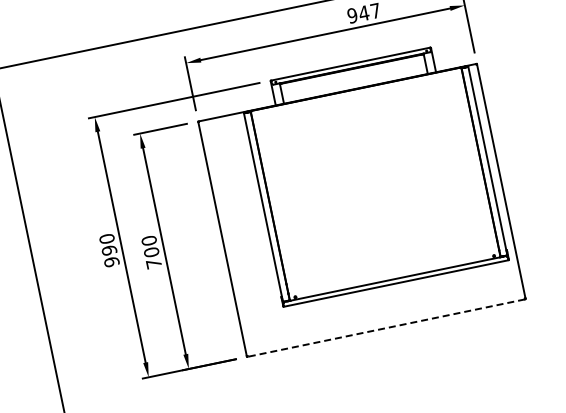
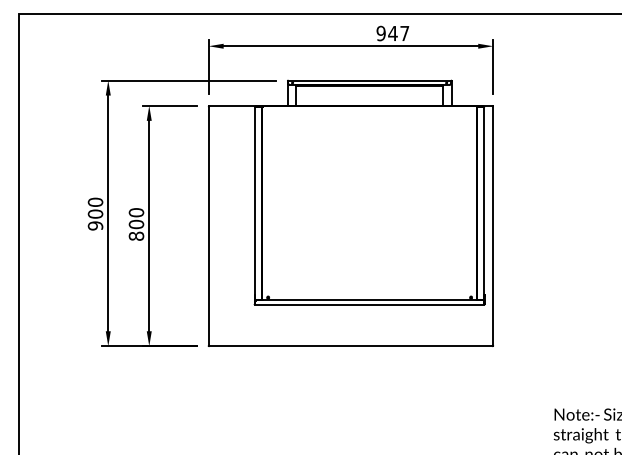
text: (109, 249) -> (95, 213), 990 -> 900
text: (153, 263) -> (136, 235), 700 -> 800
line: (385, 328) -> (350, 346), dashed -> solid

